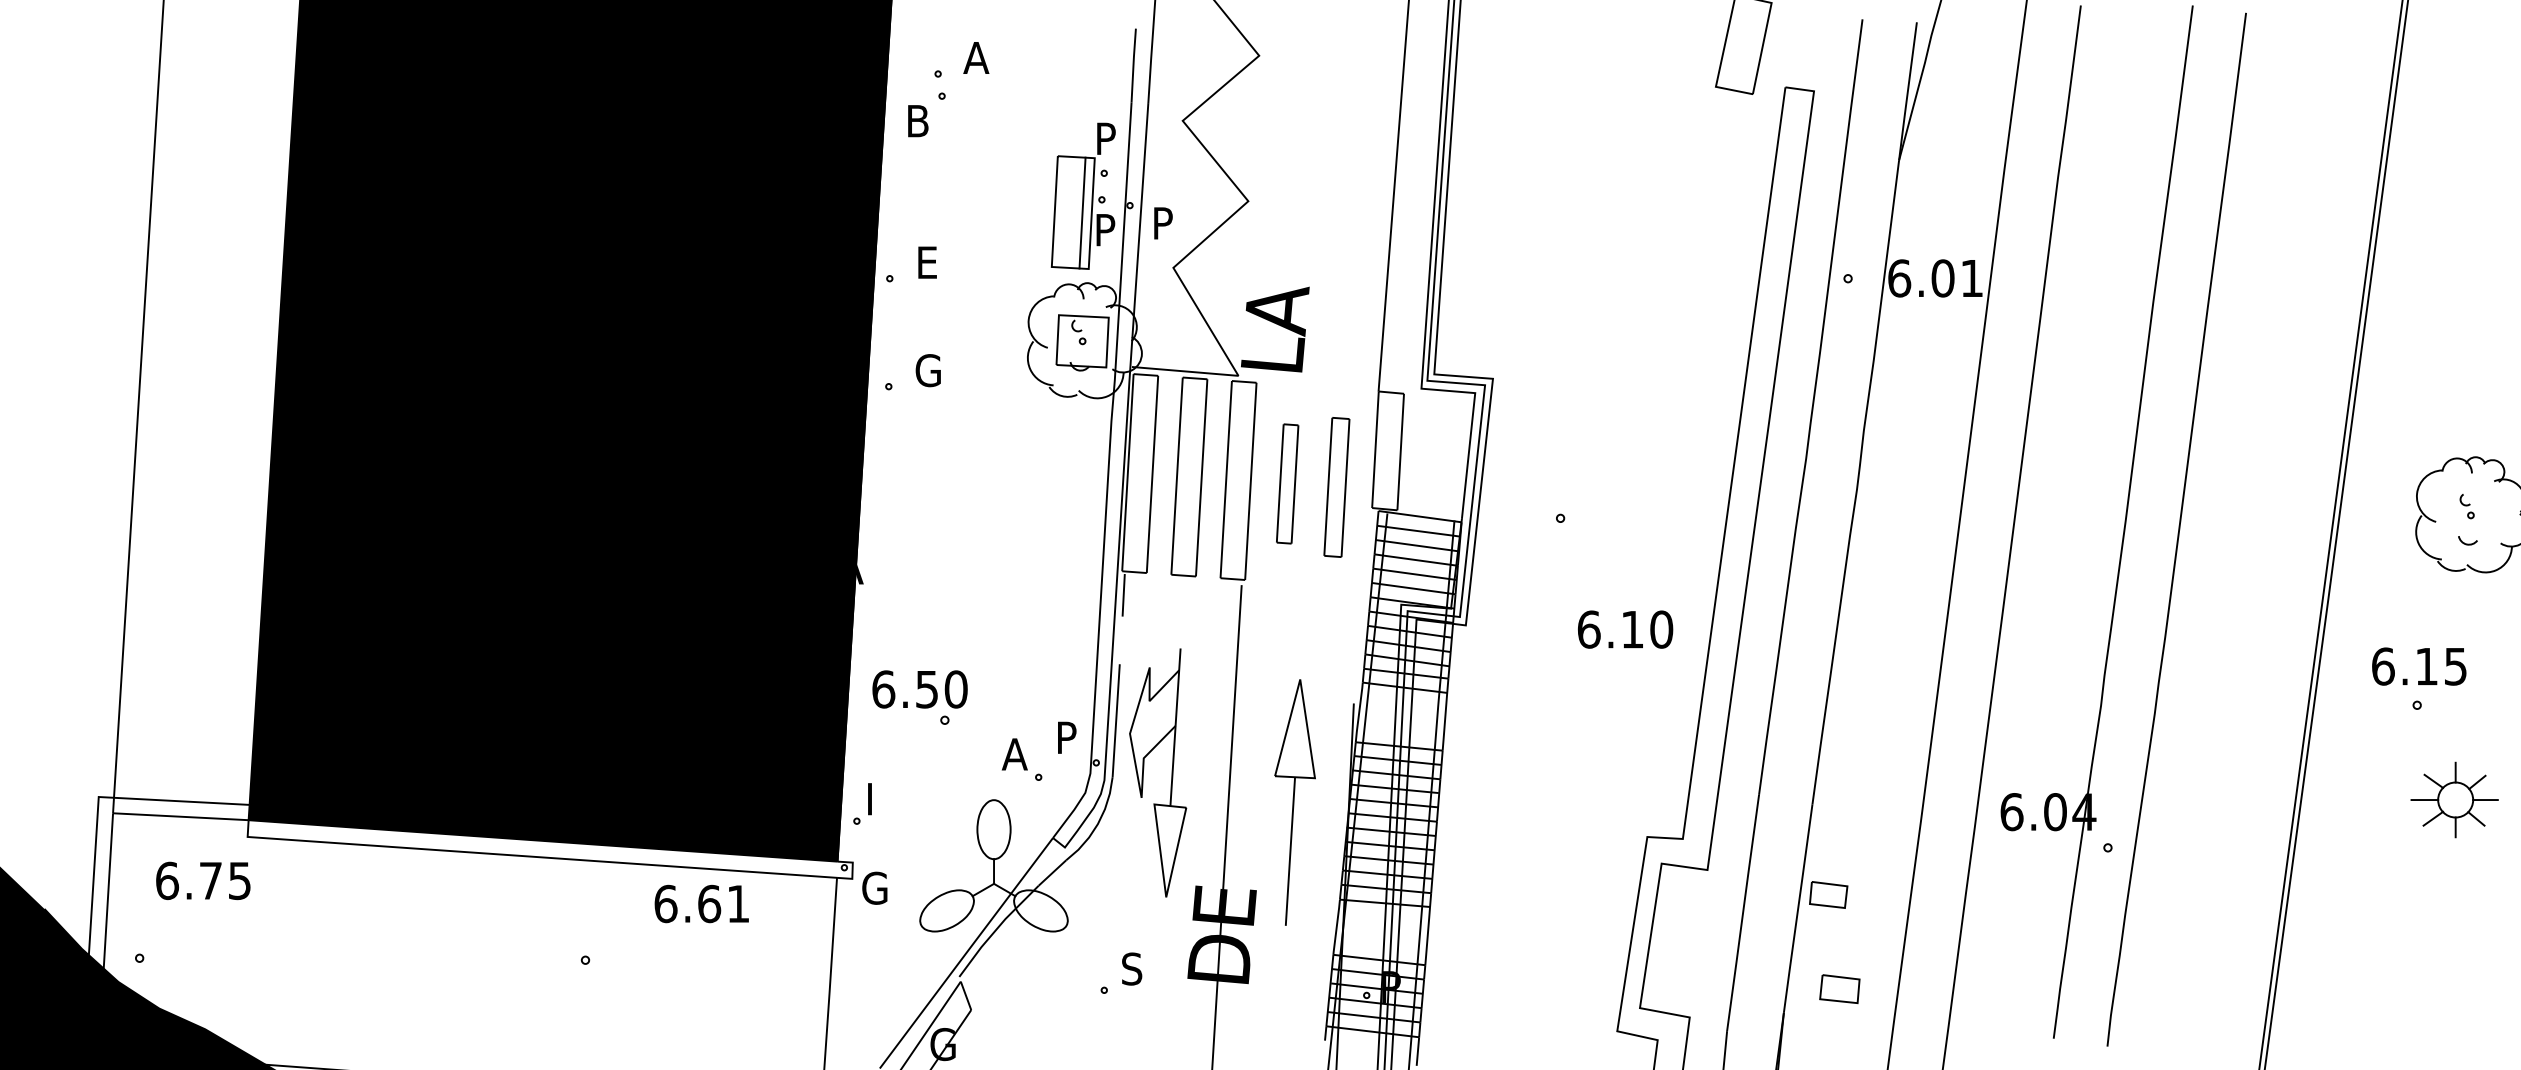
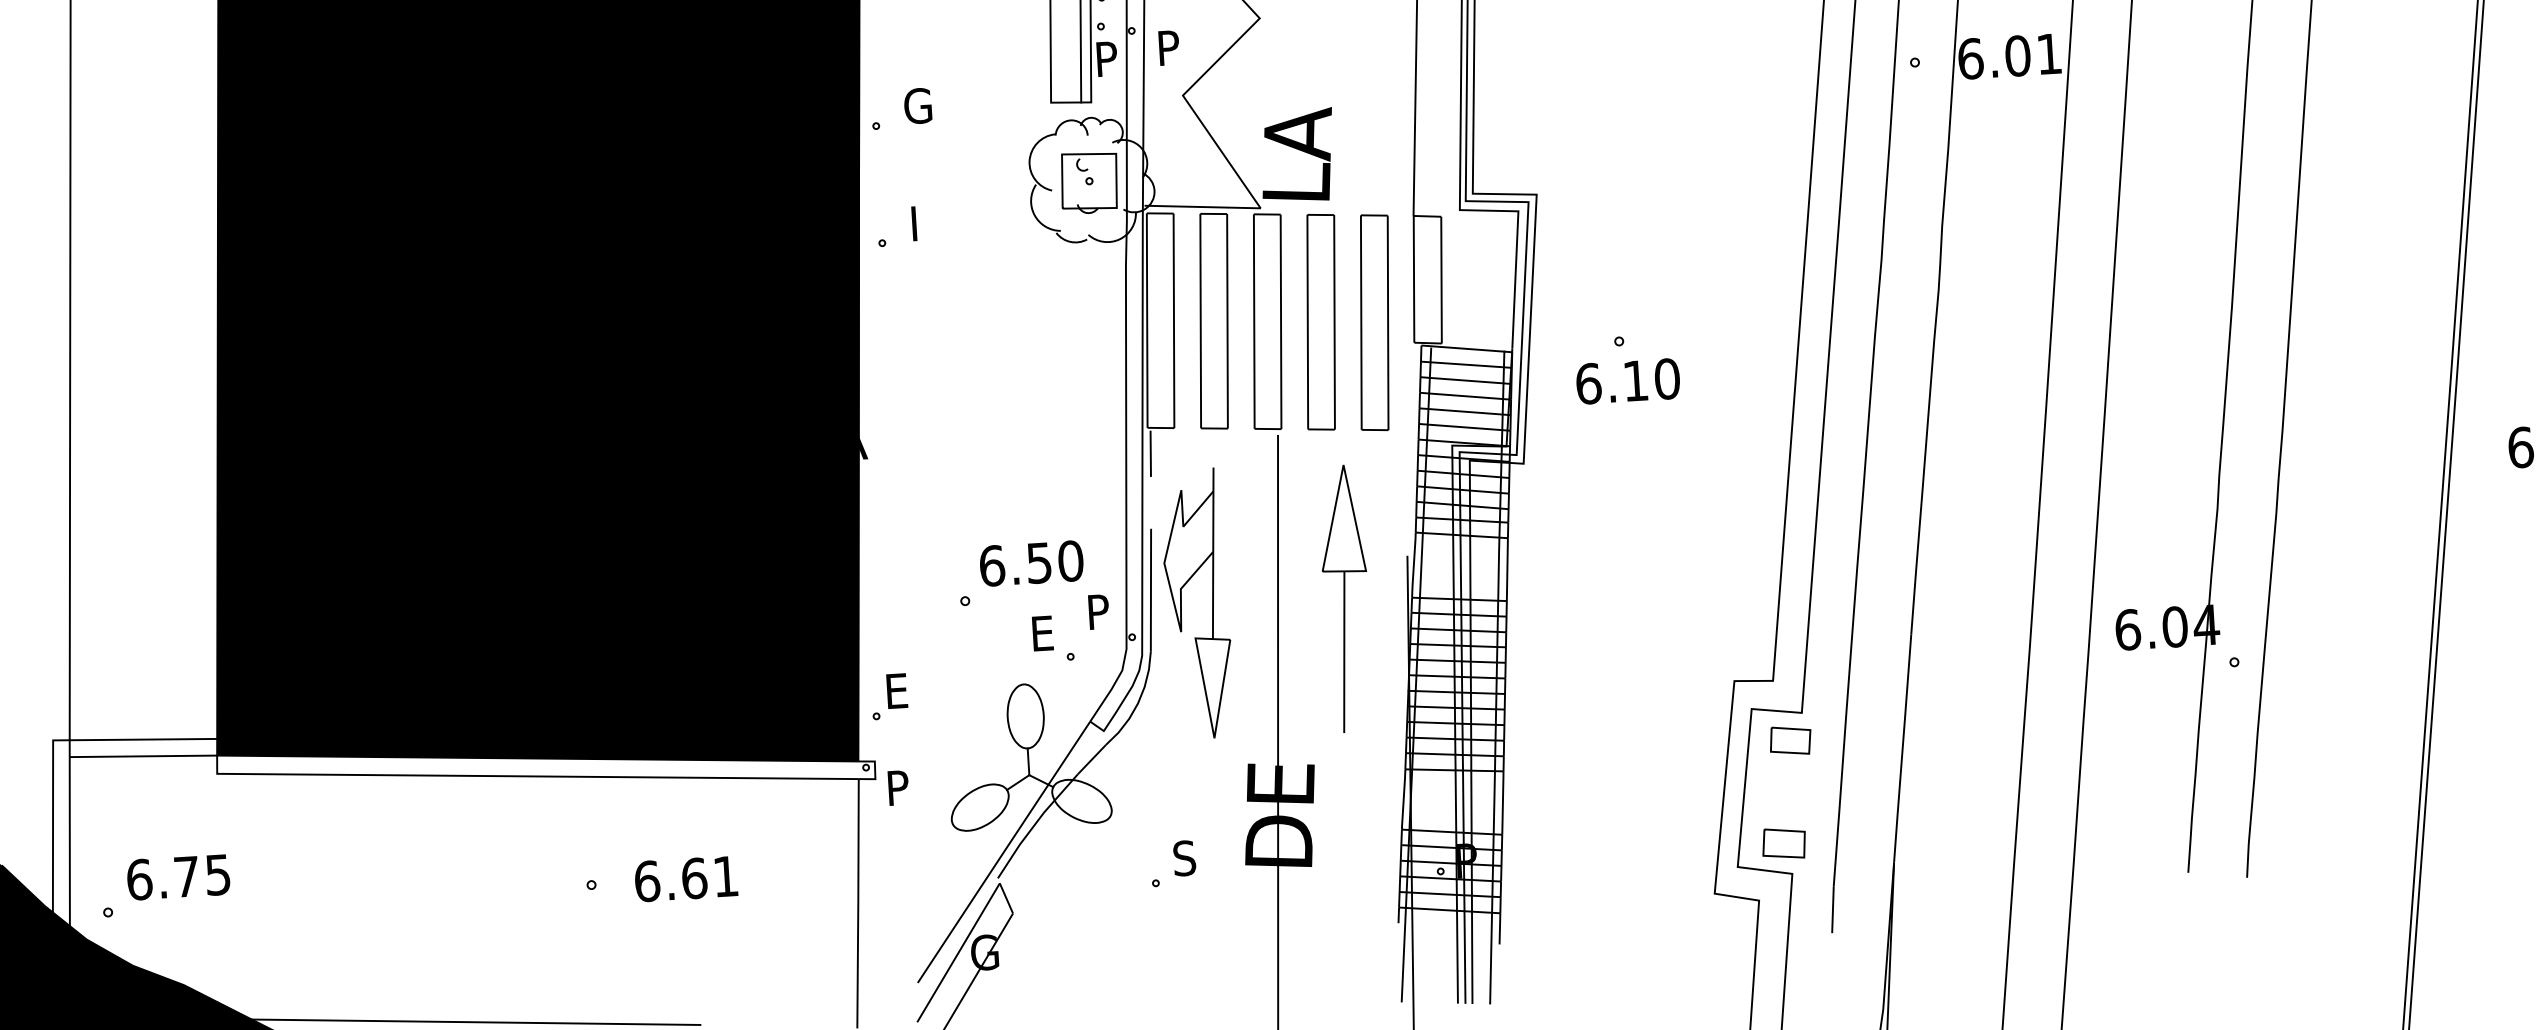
text: (928, 262) -> (917, 105), E -> G
text: (927, 370) -> (923, 223), G -> I
part: (1287, 483) -> (1320, 321), size x1.67
part: (1336, 487) -> (1374, 322), size x1.43
text: (1625, 629) -> (1628, 381), moved
text: (919, 689) -> (1031, 563), moved
text: (1014, 754) -> (1042, 633), A -> E
part: (1171, 772) -> (1211, 602), moved
text: (879, 799) -> (899, 691), I -> E
part: (1294, 802) -> (1345, 598), moved
text: (203, 880) -> (178, 876), moved
text: (874, 887) -> (900, 787), G -> P
part: (1828, 894) -> (1790, 740), moved
text: (701, 903) -> (685, 878), moved
part: (1839, 989) -> (1783, 843), moved

